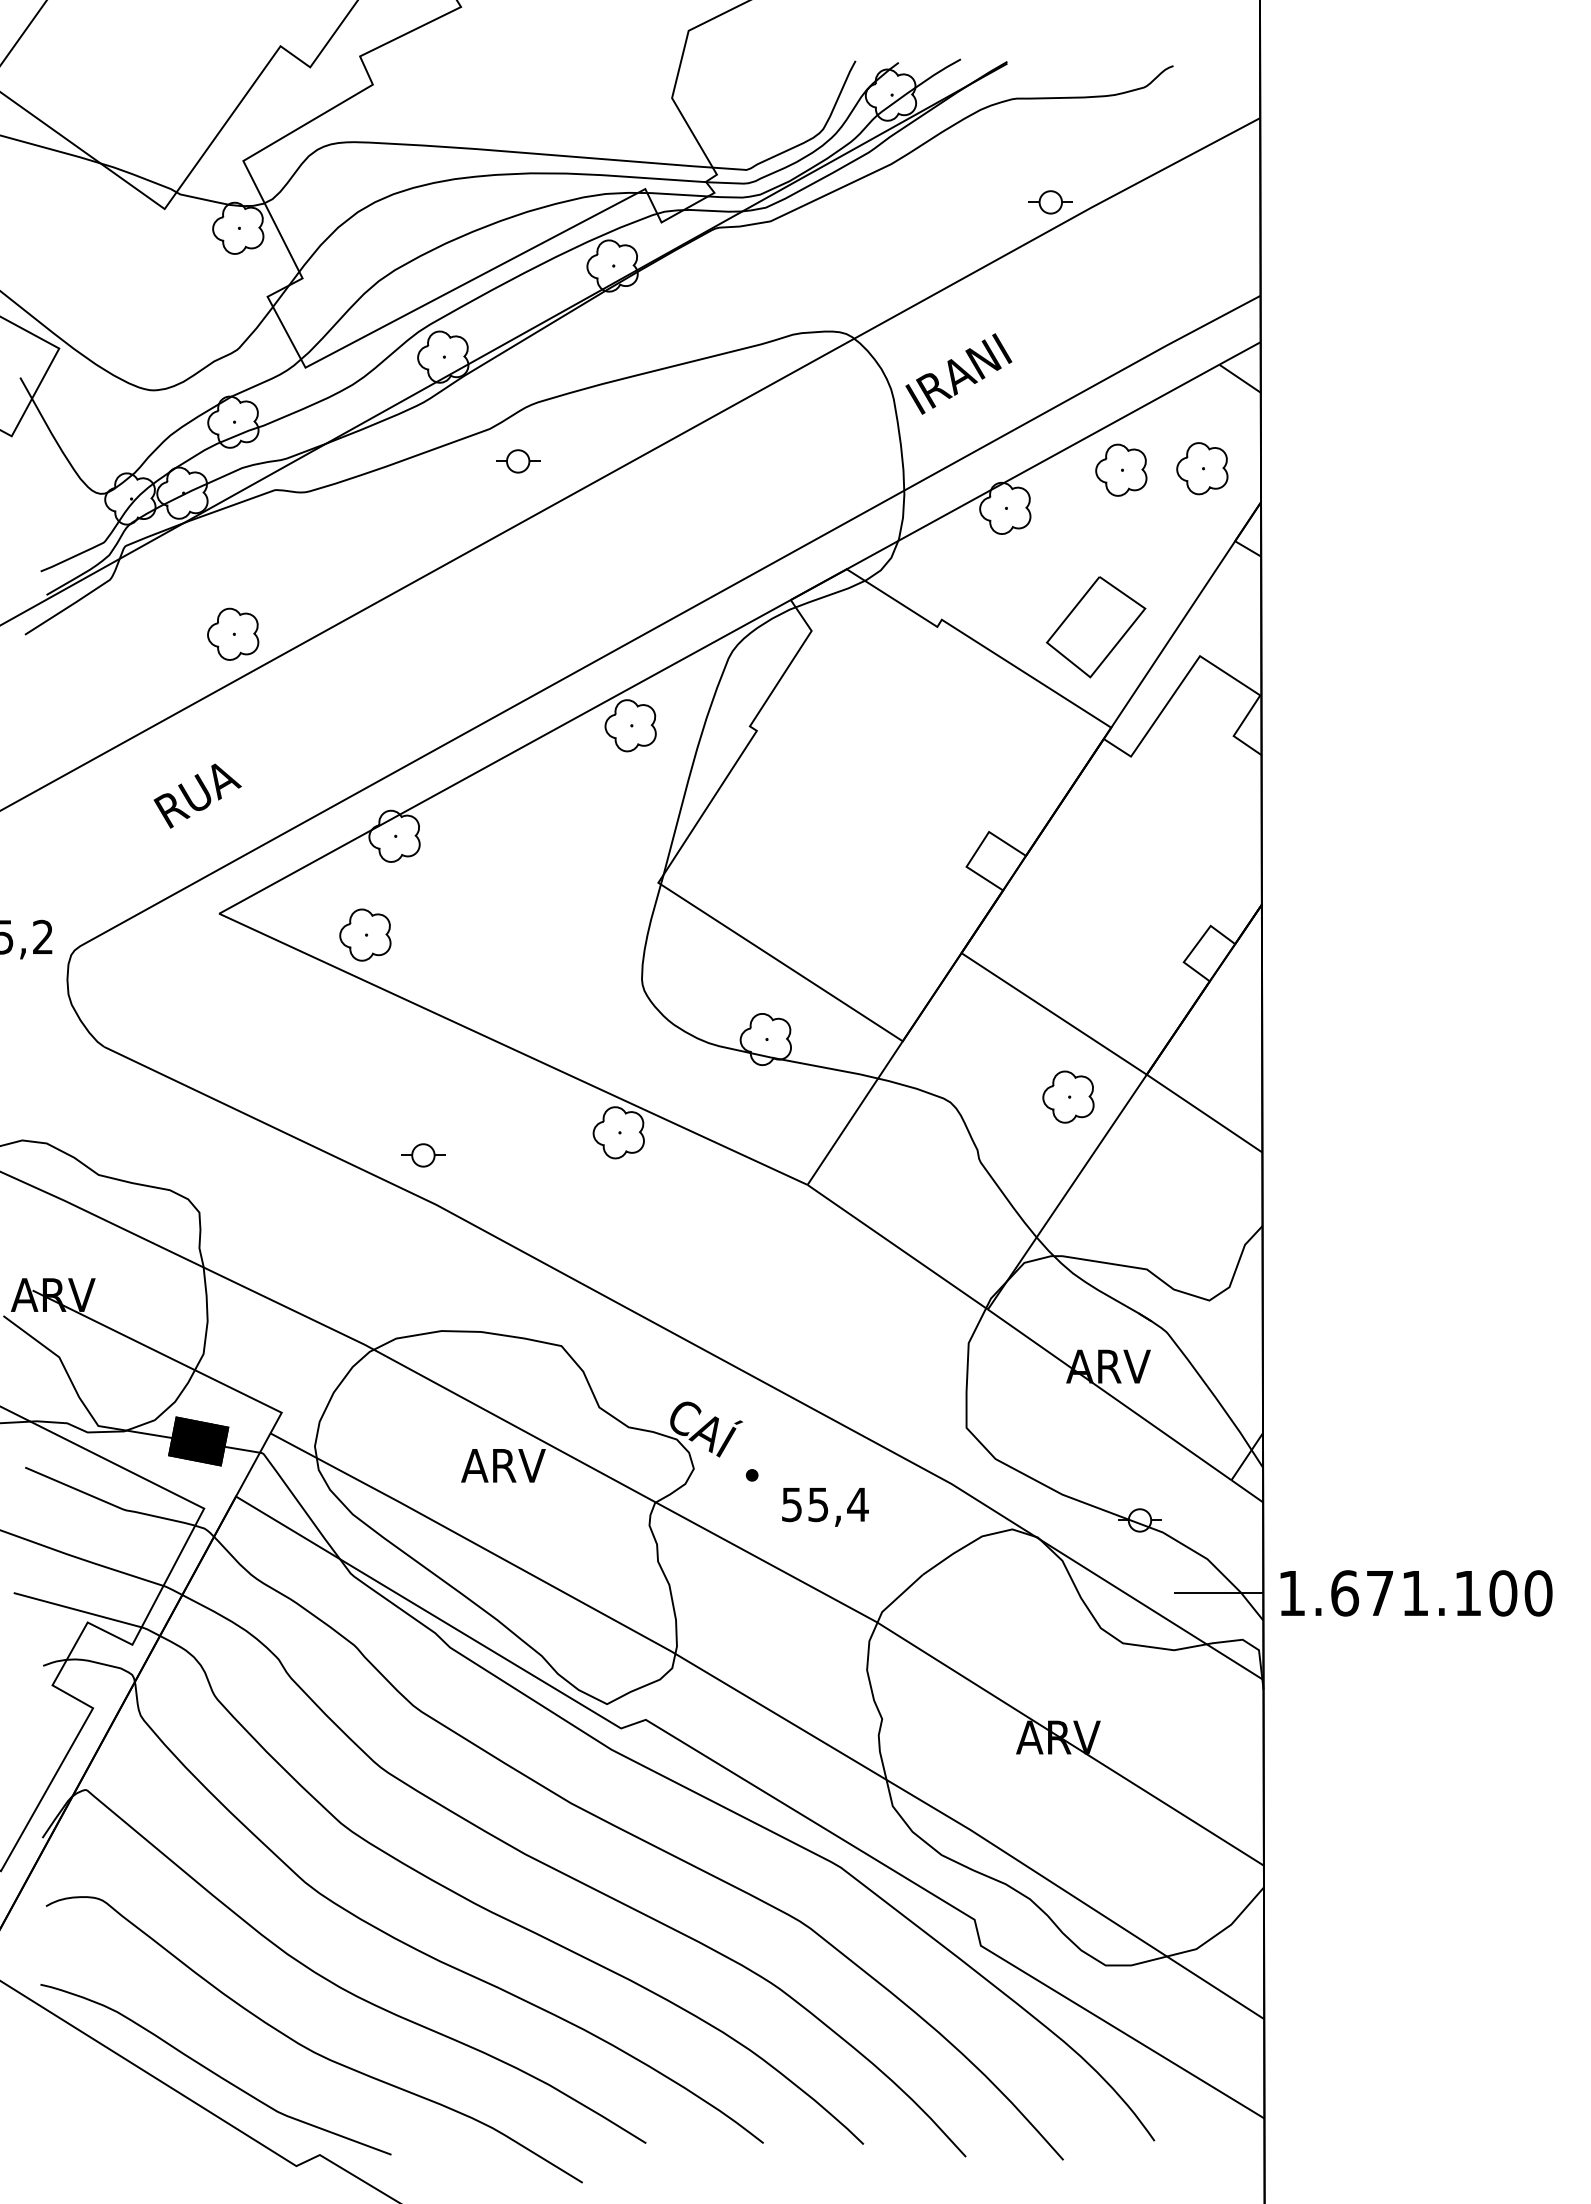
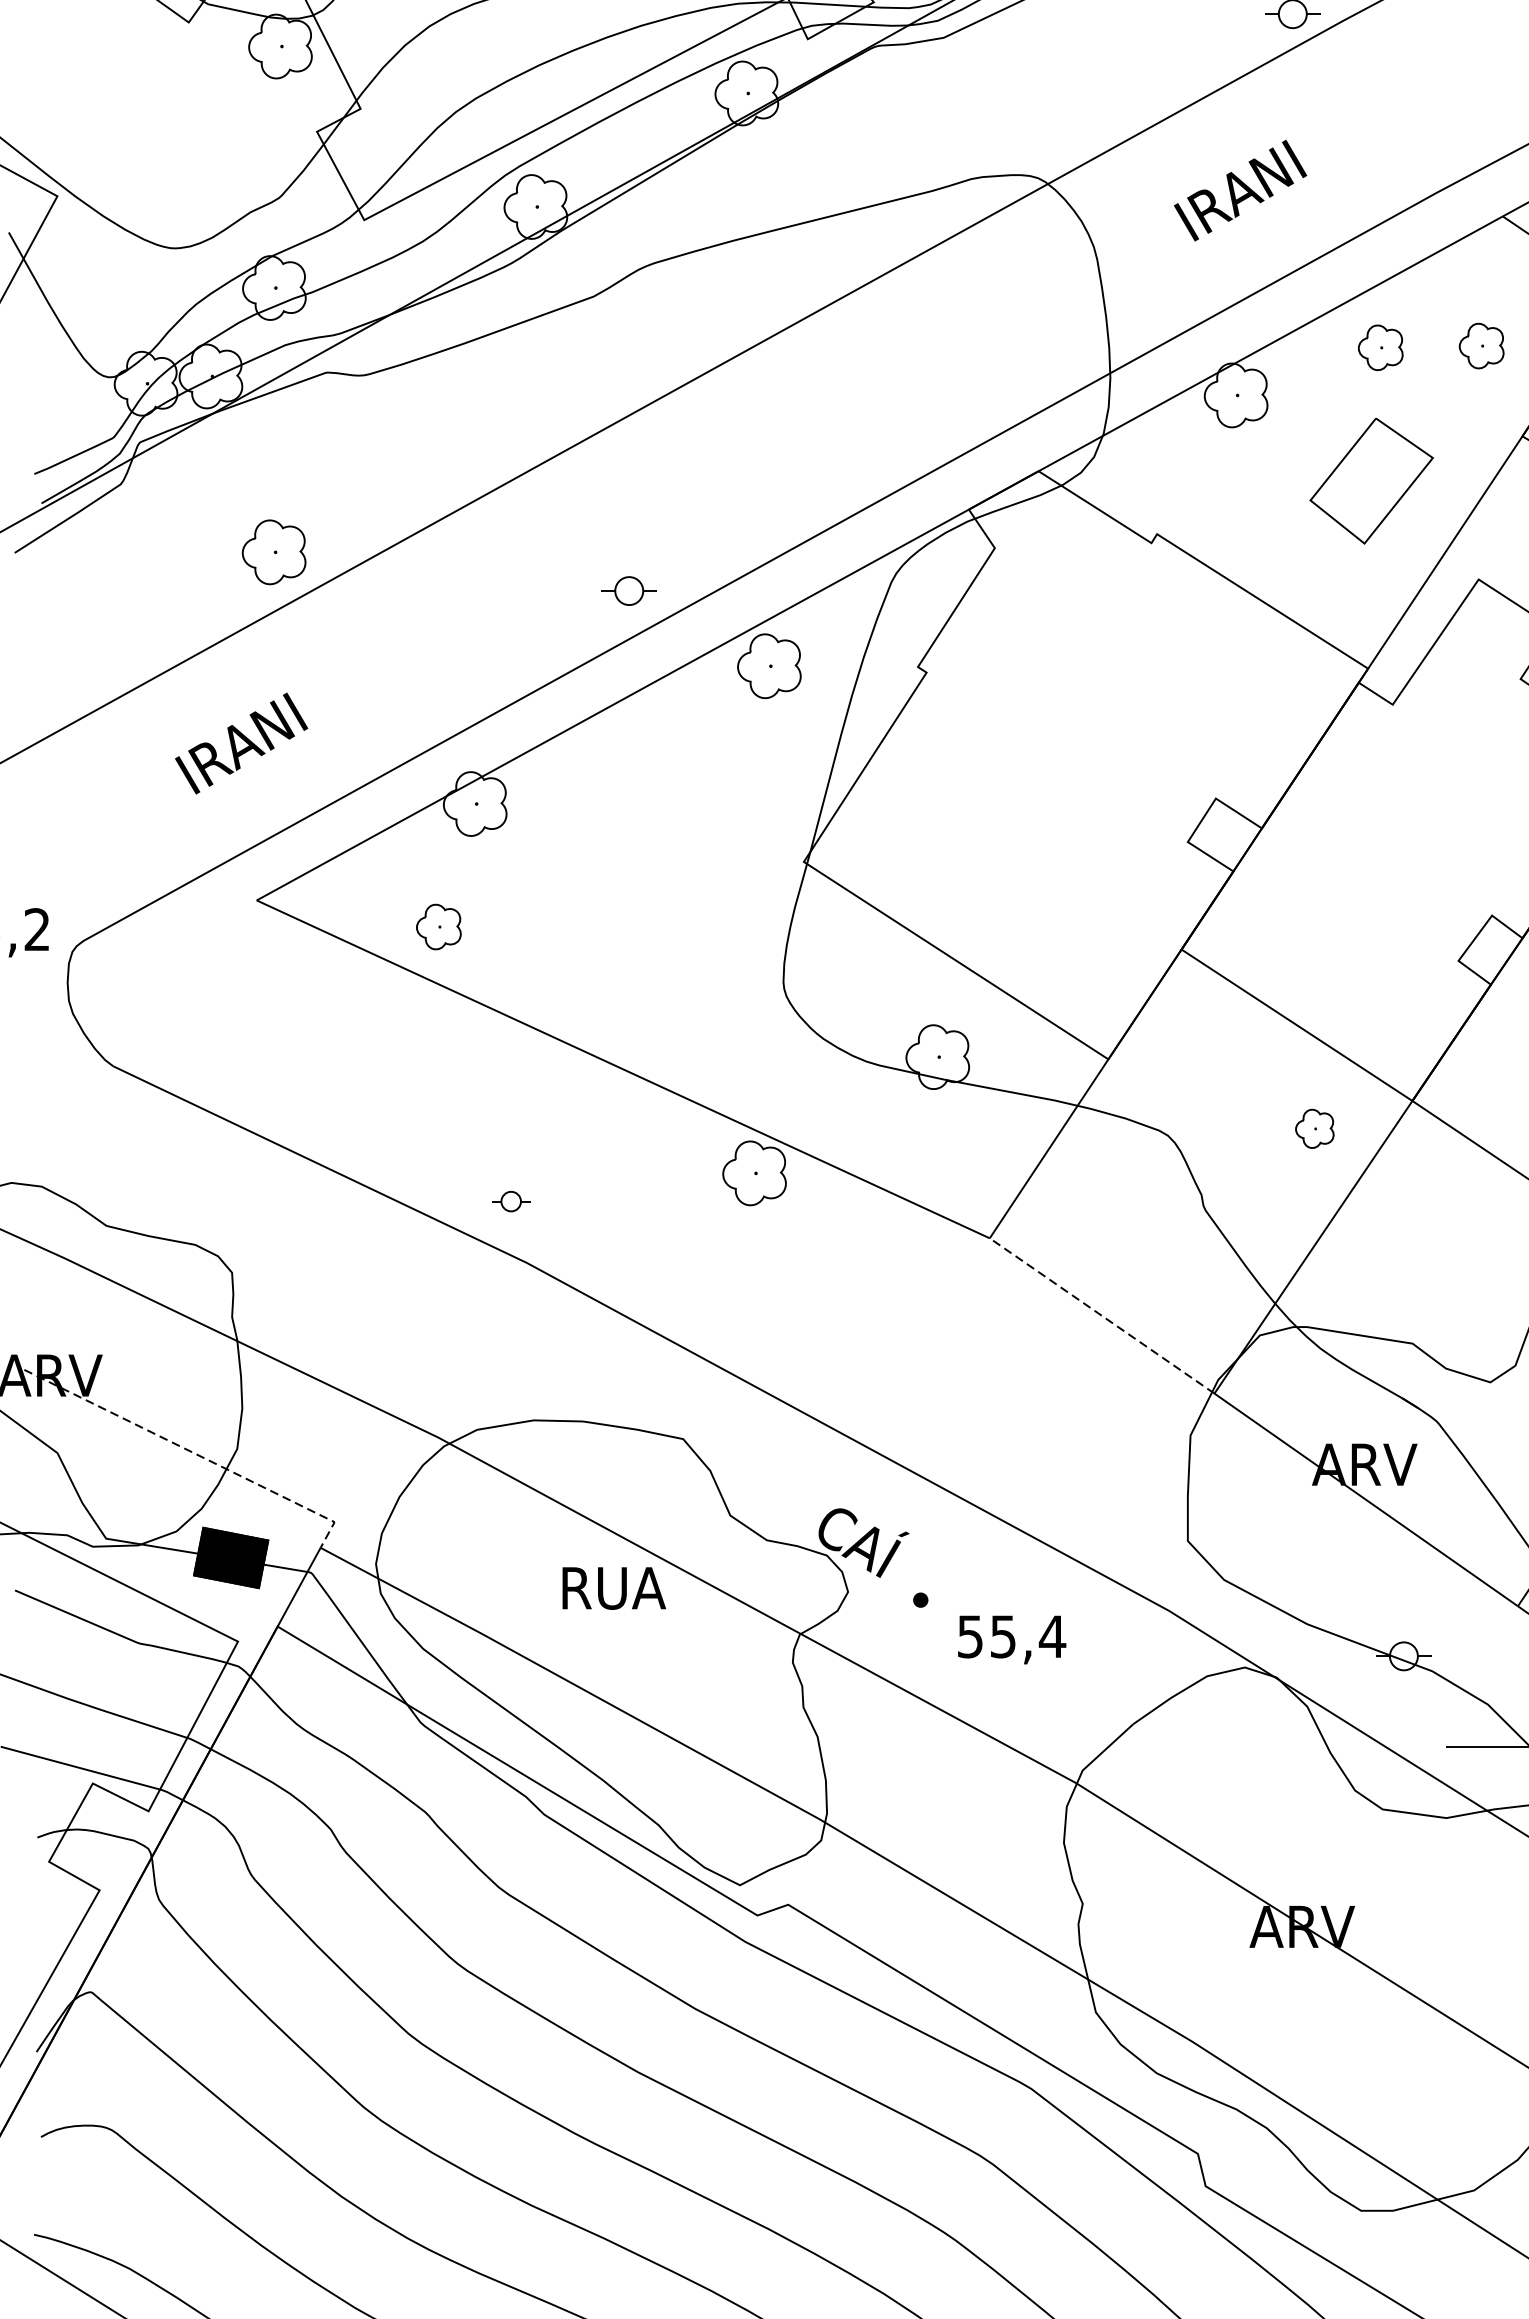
text: (958, 373) -> (1240, 189), moved
part: (518, 461) -> (629, 591), moved
part: (1202, 468) -> (1481, 345), size x0.7
part: (1121, 469) -> (1380, 346), size x0.7
part: (1096, 627) -> (1372, 481), moved
text: (208, 784) -> (243, 739), RUA -> IRANI
part: (365, 934) -> (438, 926), size x0.7
part: (1068, 1096) -> (1314, 1128), size x0.6
part: (423, 1155) -> (511, 1201), size x0.7
line: (897, 1247) -> (1101, 1316), solid -> dashed
line: (168, 1357) -> (193, 1453), solid -> dashed
text: (504, 1466) -> (612, 1589), ARV -> RUA

